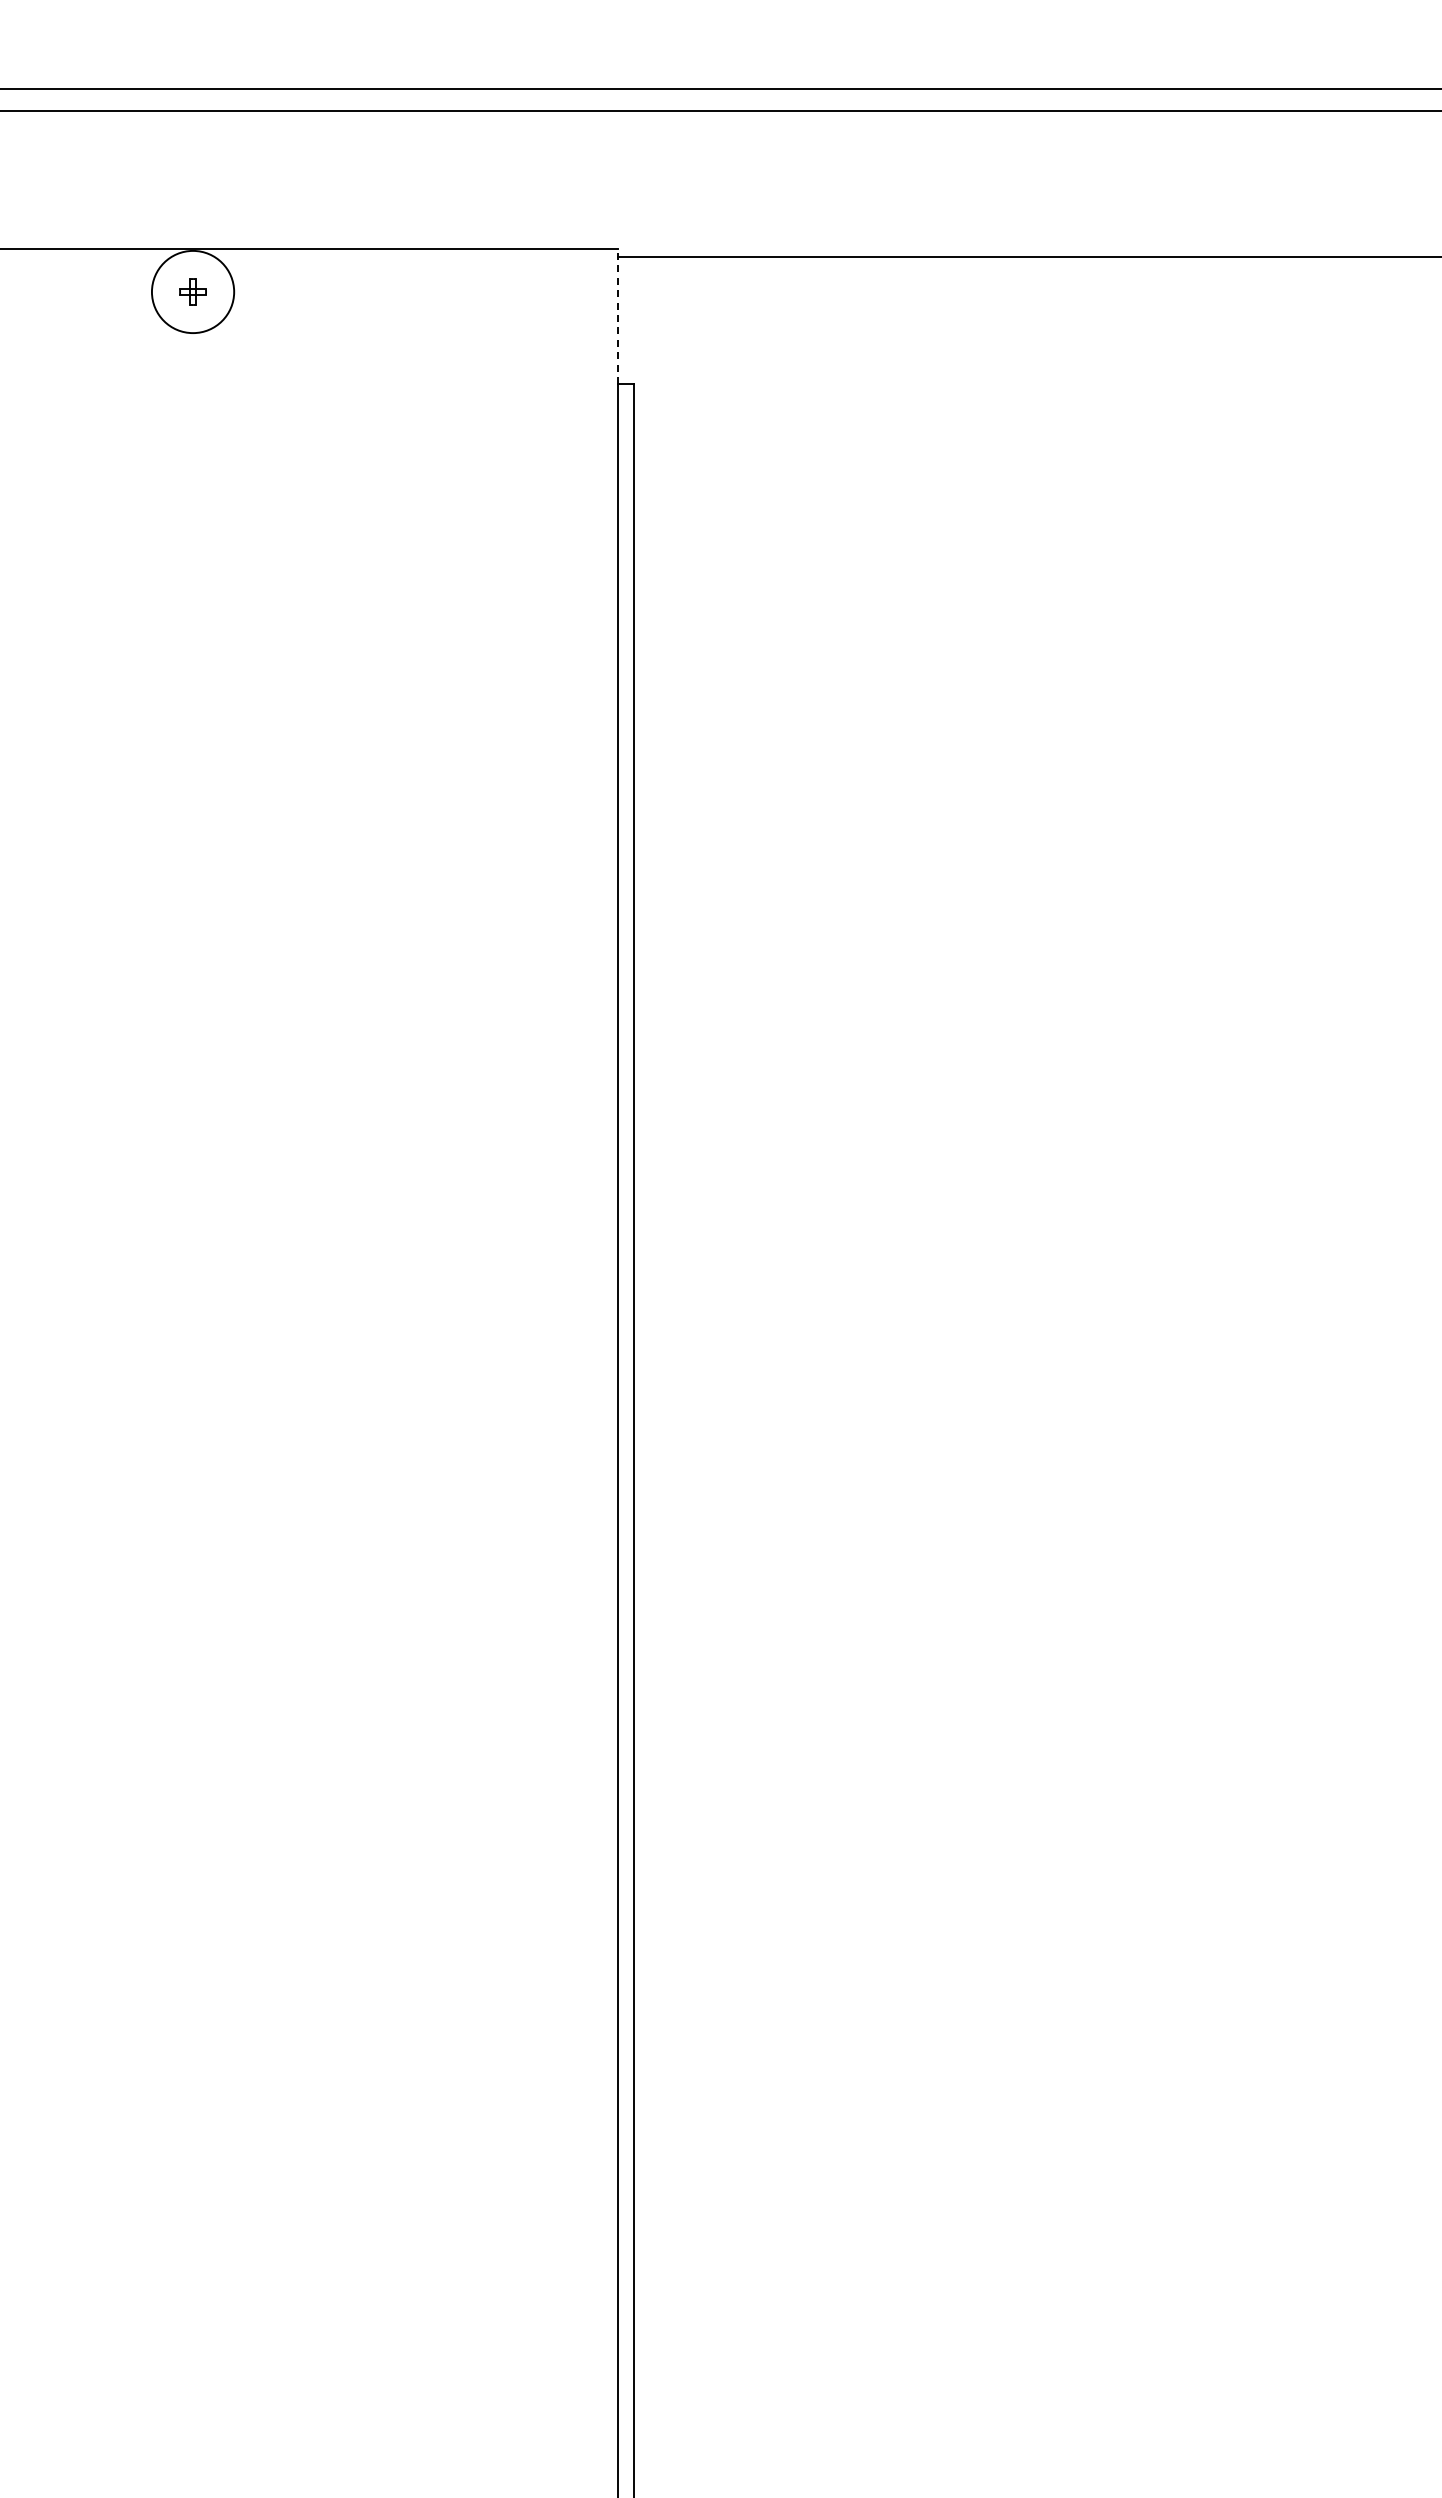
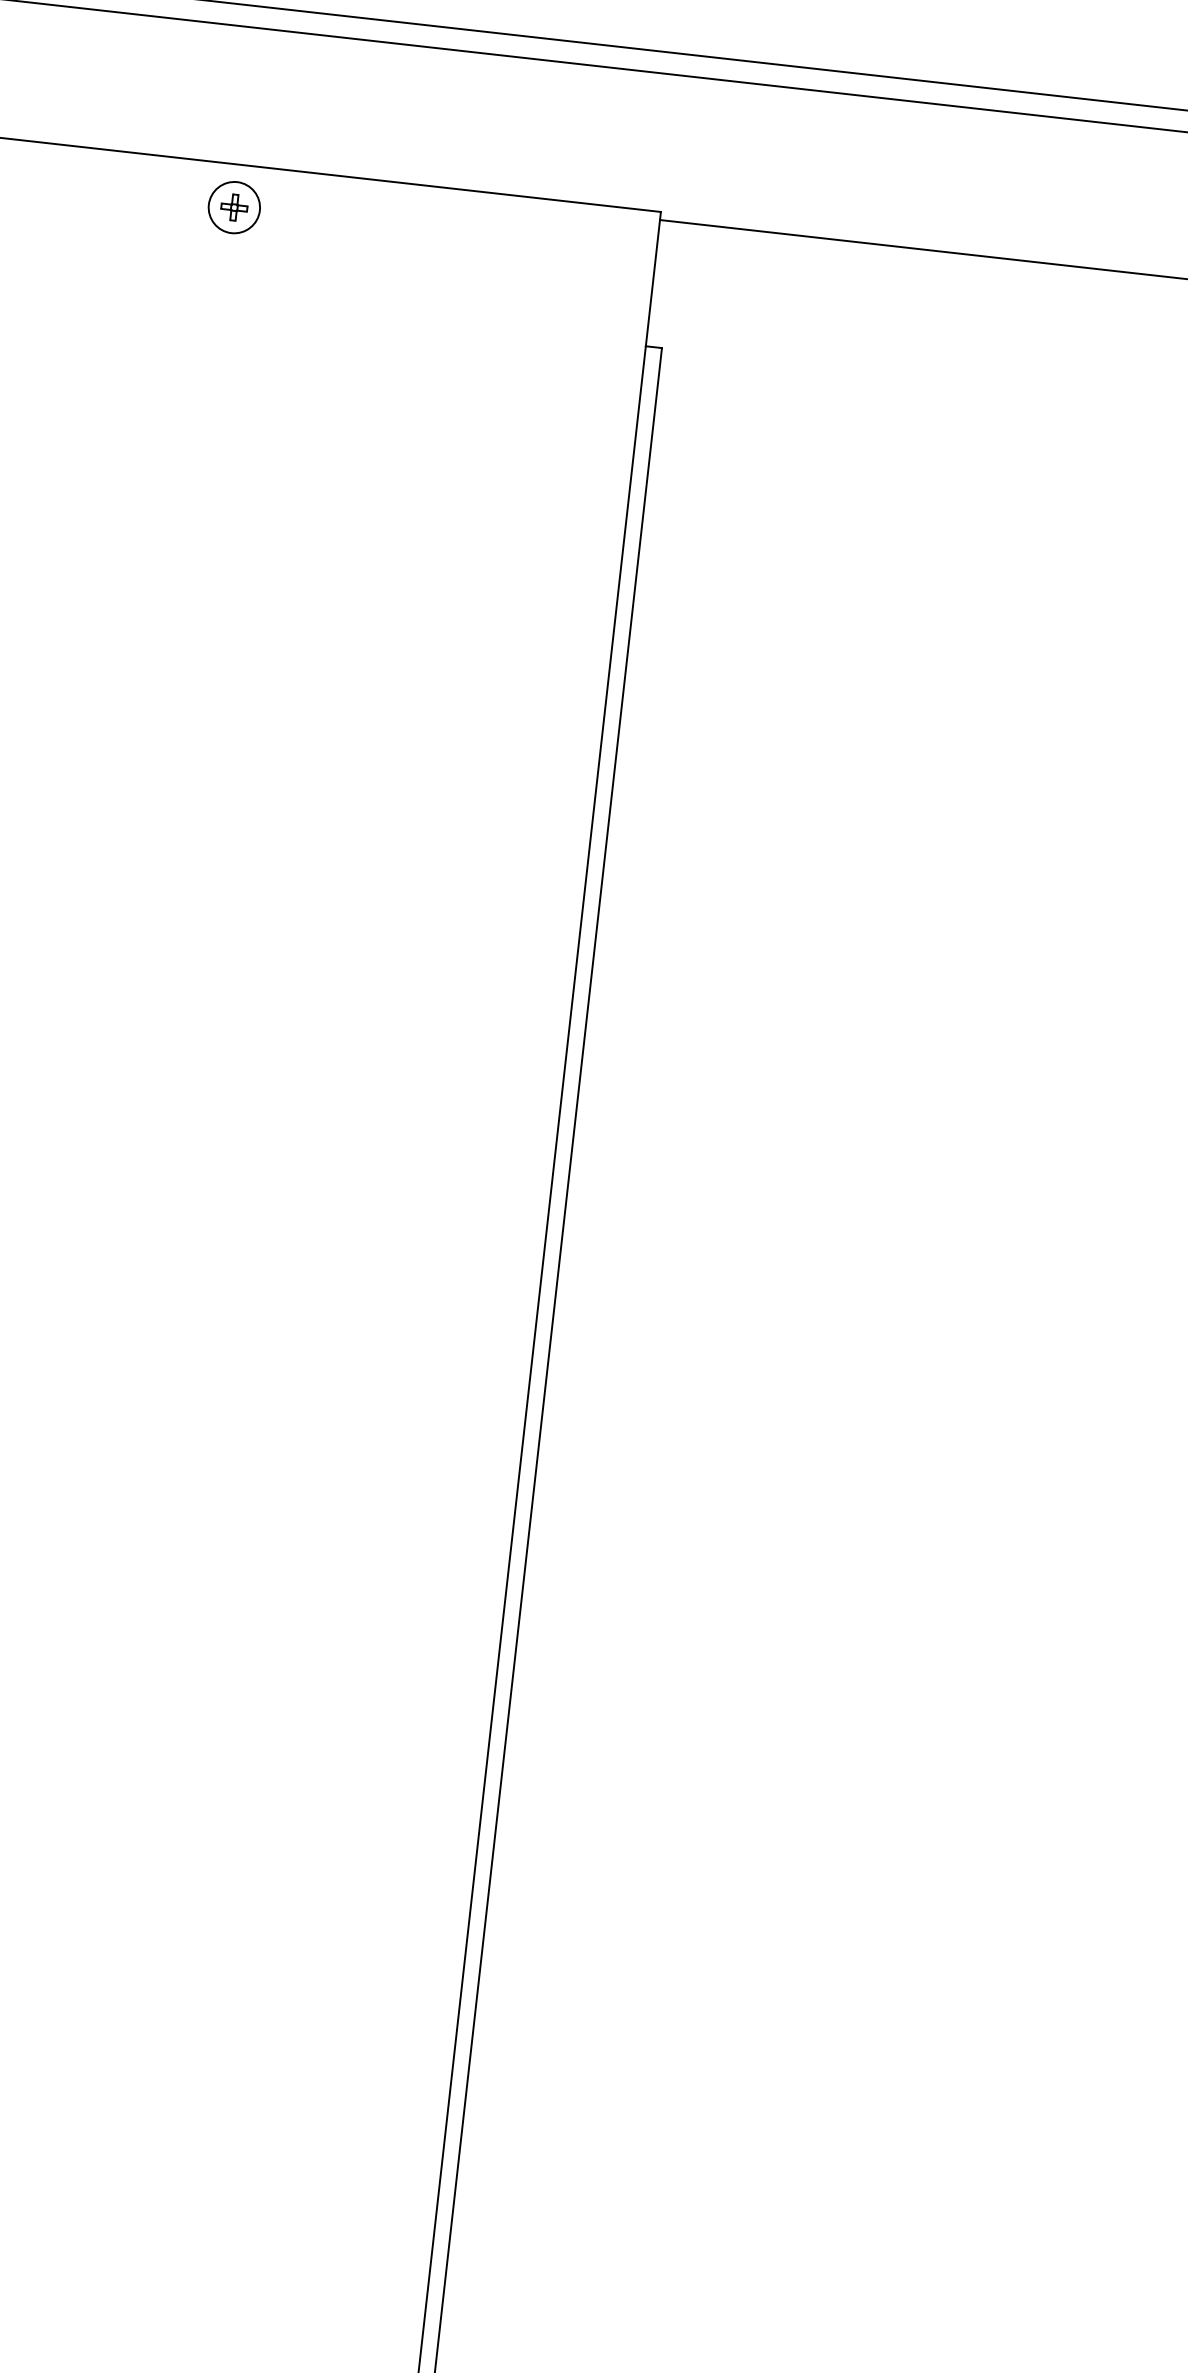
circle: (192, 291) -> (233, 207), size x0.62
line: (617, 316) -> (653, 279), dashed -> solid

